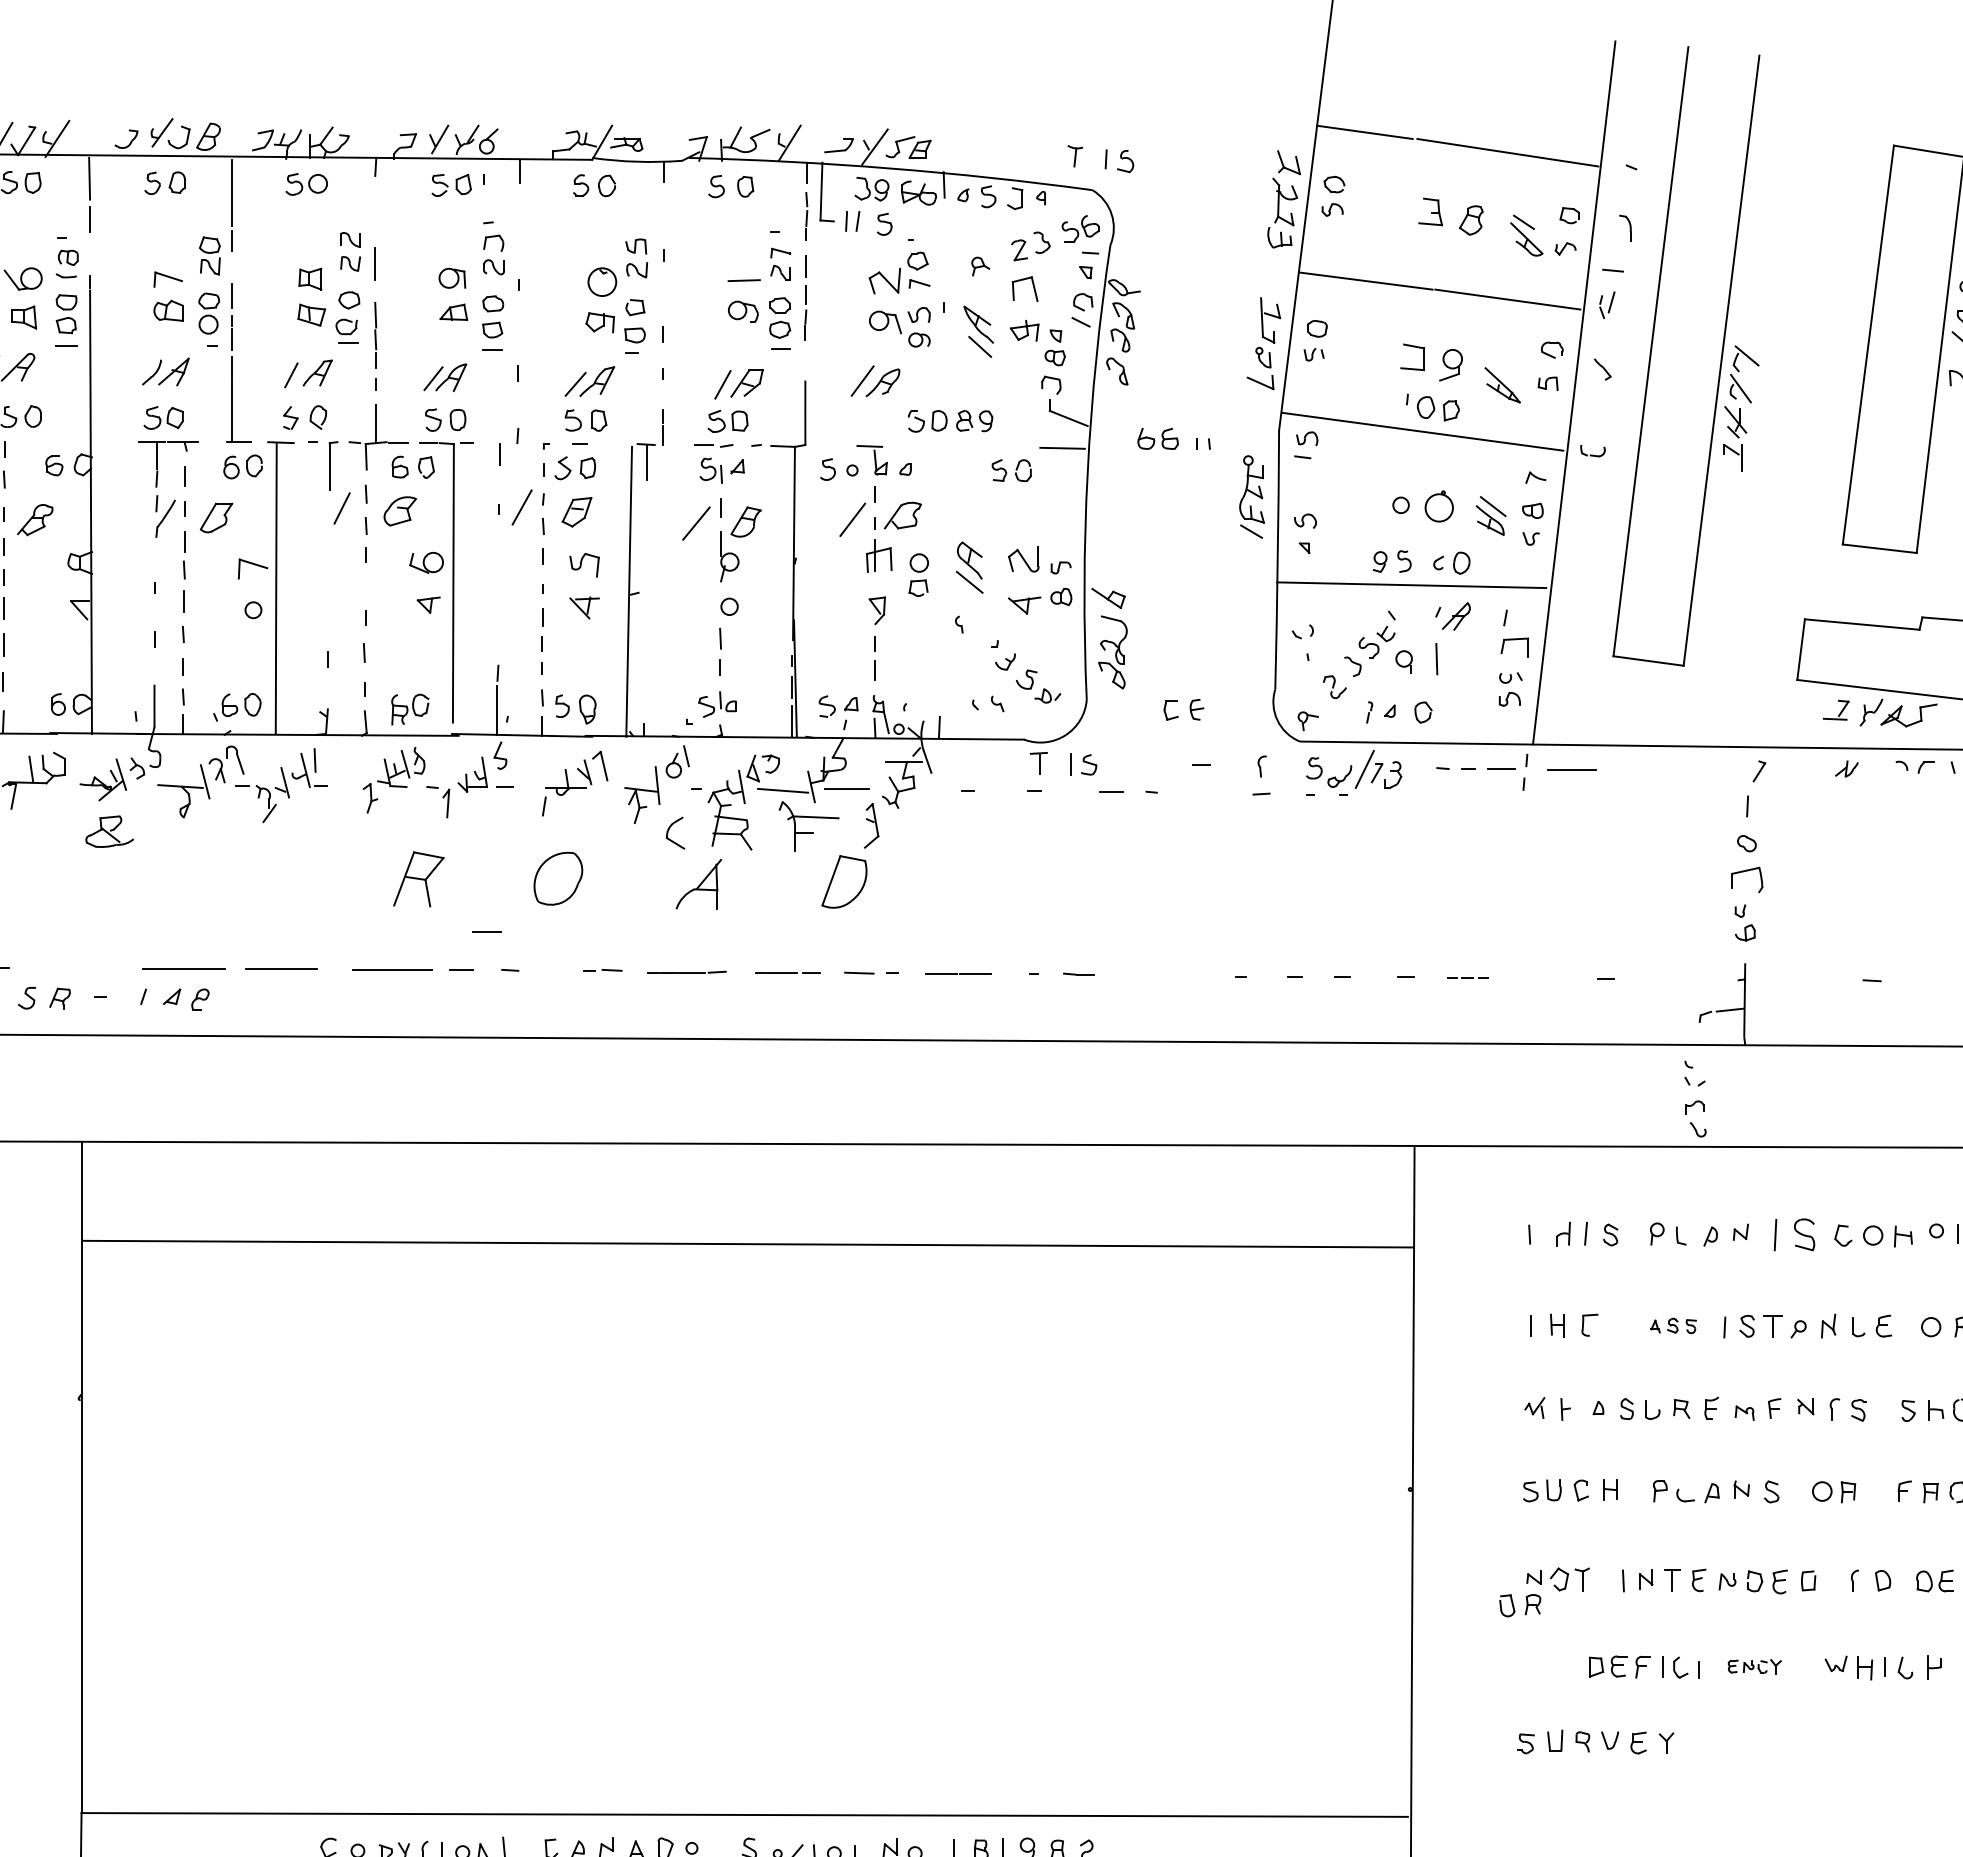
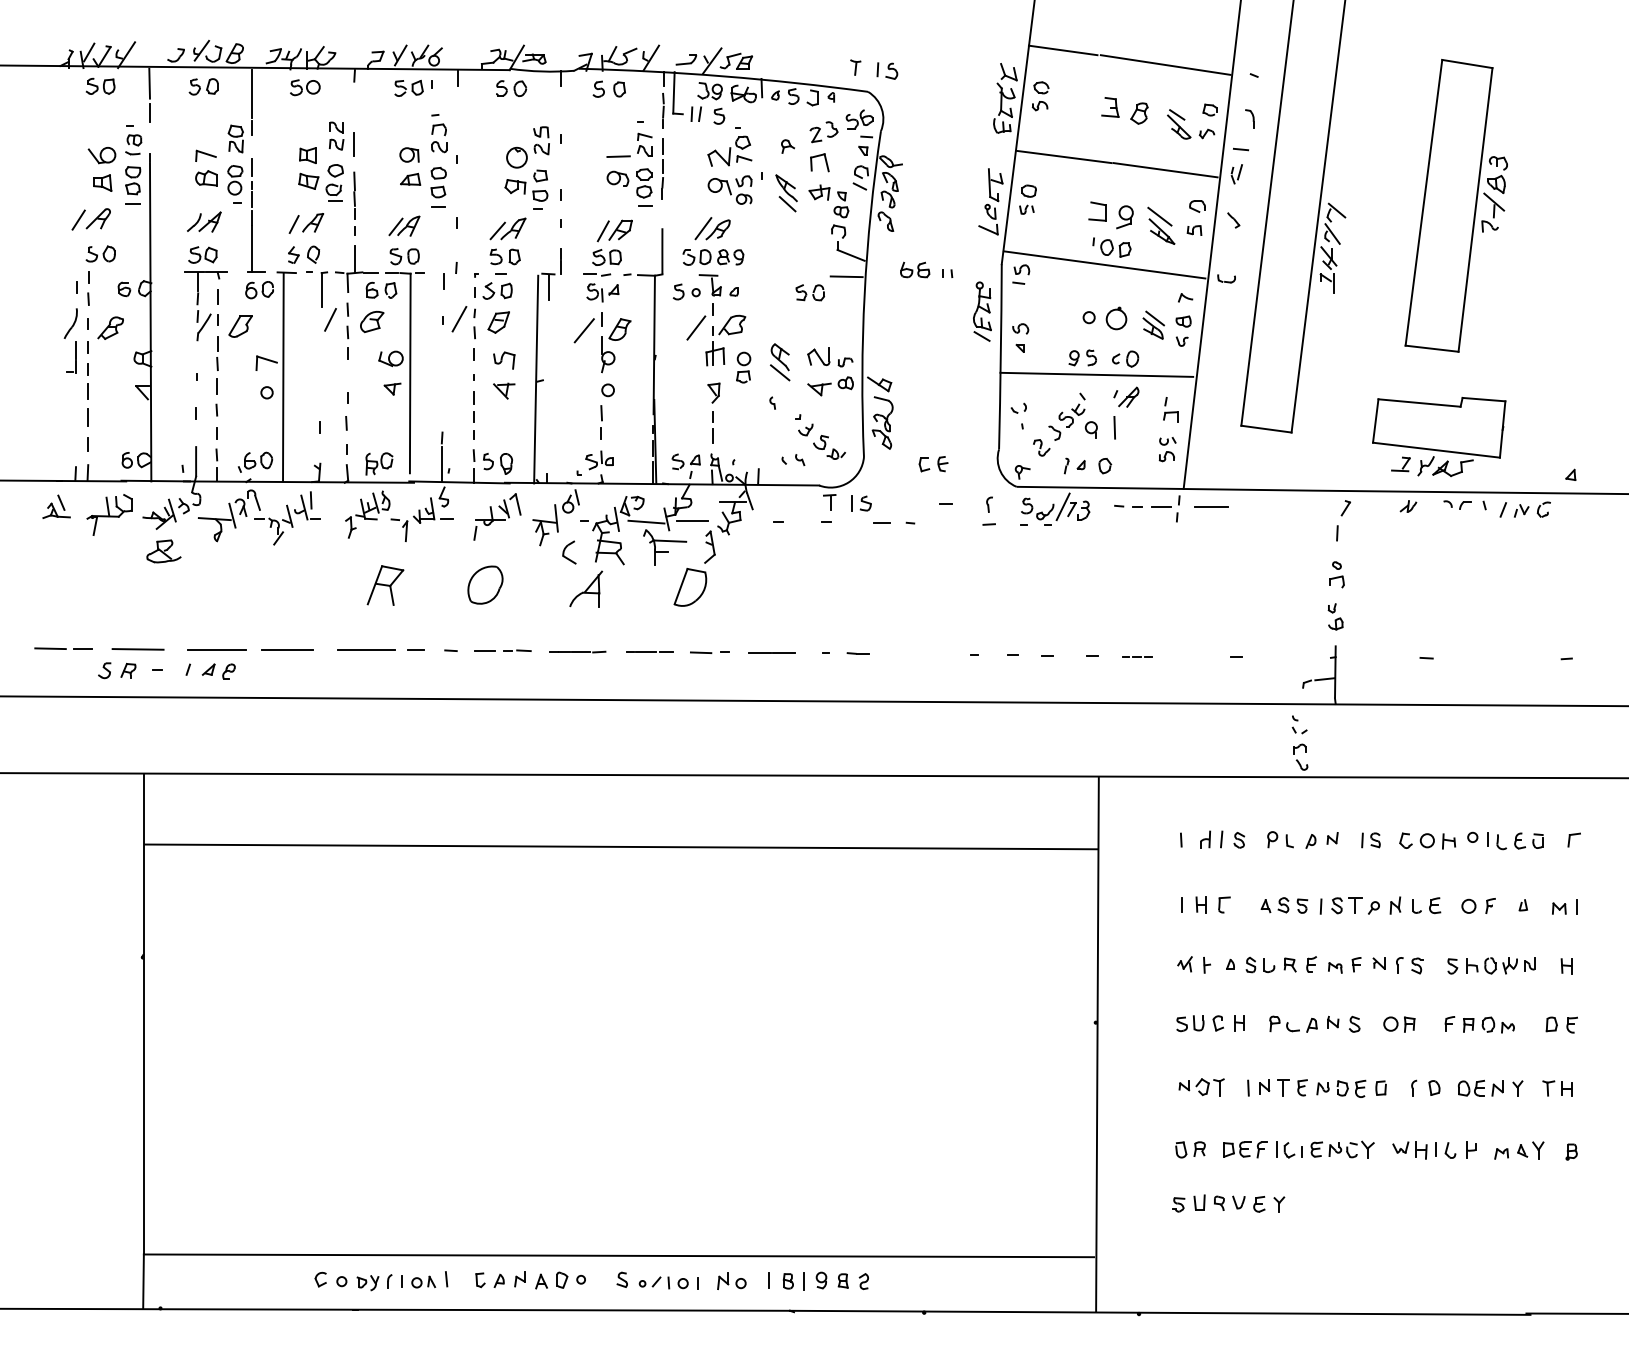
line: (1499, 364) -> (1159, 216), added
part: (950, 421) -> (713, 257), moved
part: (1514, 633) -> (1170, 409), size x0.71
part: (1746, 863) -> (1336, 574), size x0.62
line: (485, 930) -> (484, 650), moved
line: (72, 968) -> (137, 649), added
part: (1793, 1235) -> (1370, 840), size x0.62
part: (1673, 1325) -> (1284, 905), size x1.43
part: (1520, 1605) -> (1190, 1149), moved
part: (1754, 1666) -> (1342, 1149), size x1.67

